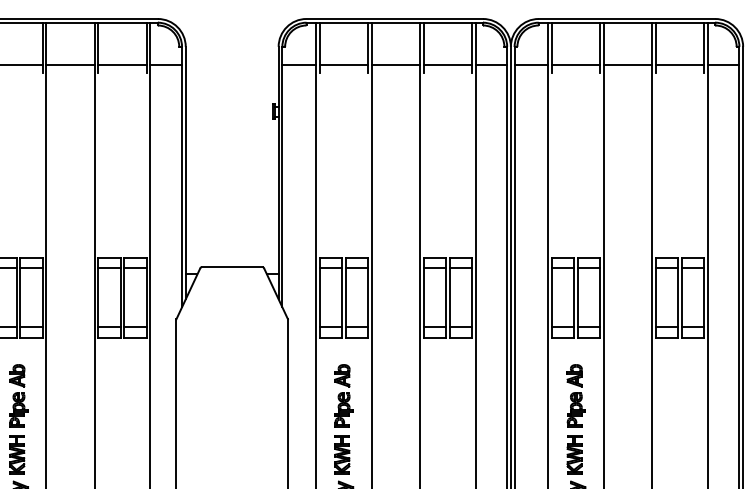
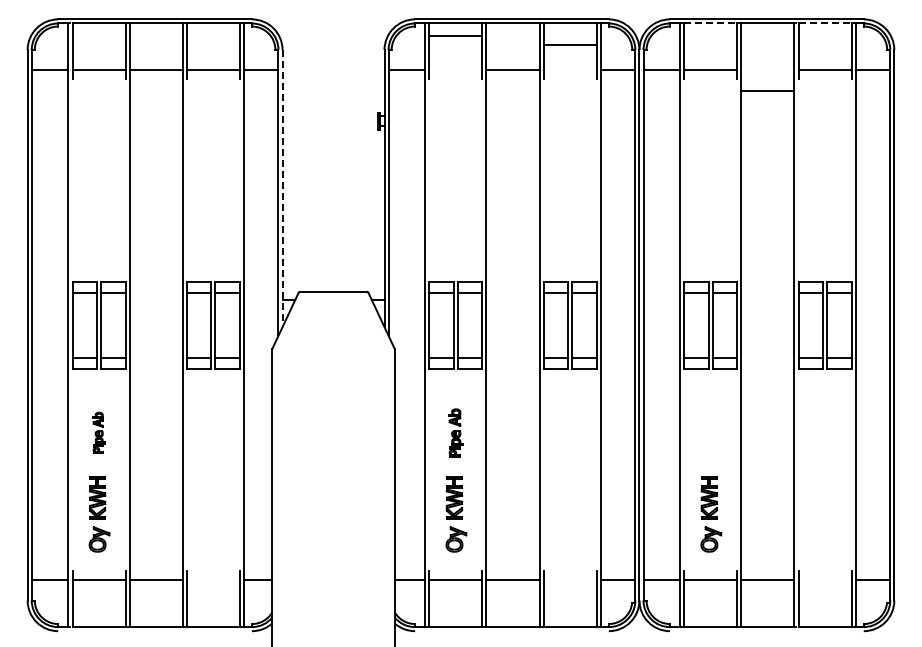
line: (575, 22) -> (710, 23), solid -> dashed
line: (680, 22) -> (825, 23), solid -> dashed
line: (343, 65) -> (455, 36), moved
line: (447, 65) -> (569, 45), moved
line: (627, 65) -> (767, 91), moved
line: (185, 173) -> (282, 188), solid -> dashed
part: (18, 395) -> (98, 432), size x0.6
part: (343, 395) -> (455, 432), size x0.7
part: (575, 395) -> (710, 432), removed

